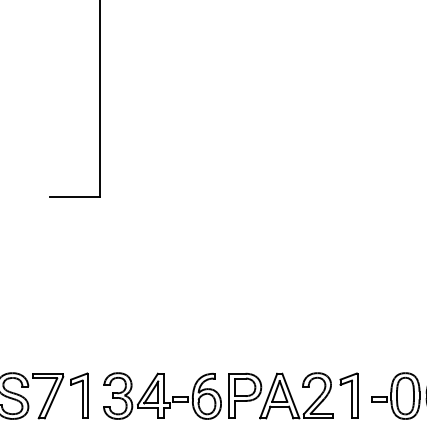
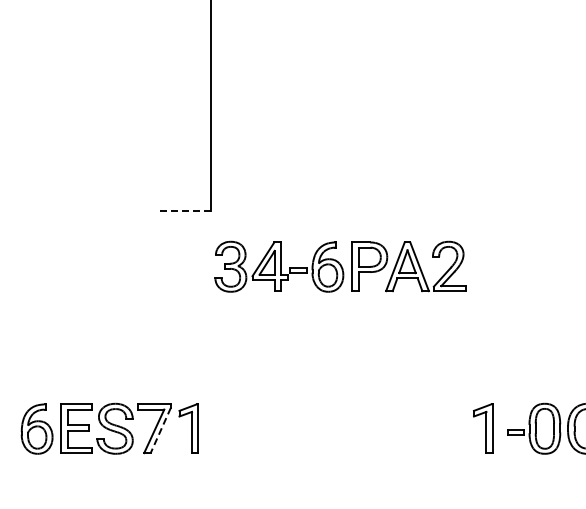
line: (74, 197) -> (183, 211), solid -> dashed
part: (218, 395) -> (340, 266), moved
line: (53, 397) -> (160, 430), solid -> dashed

